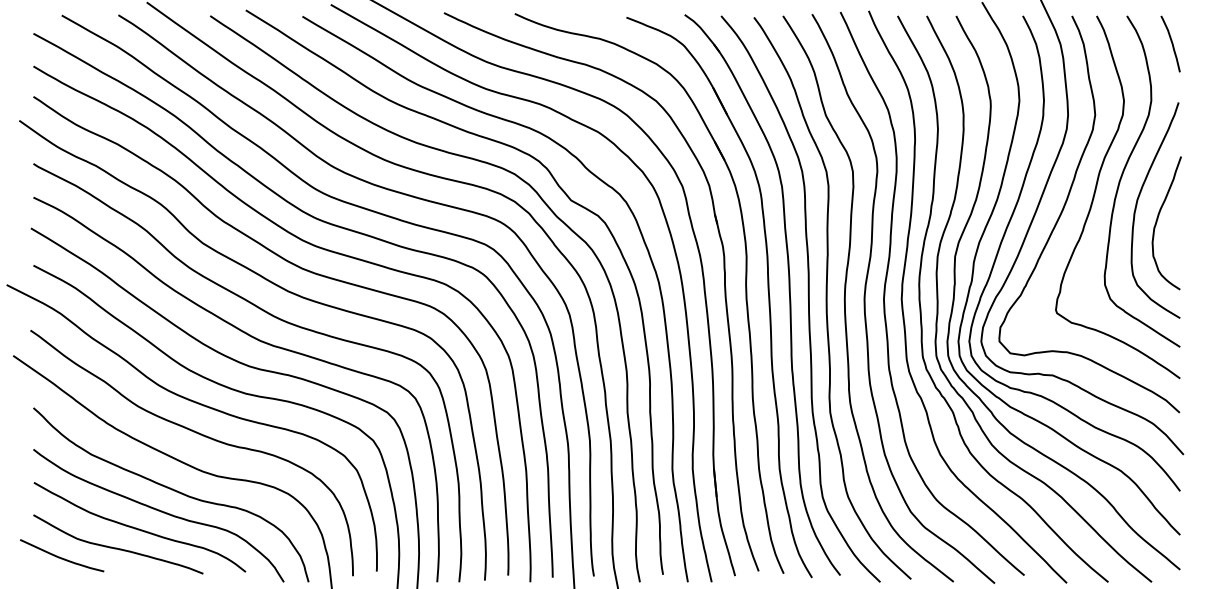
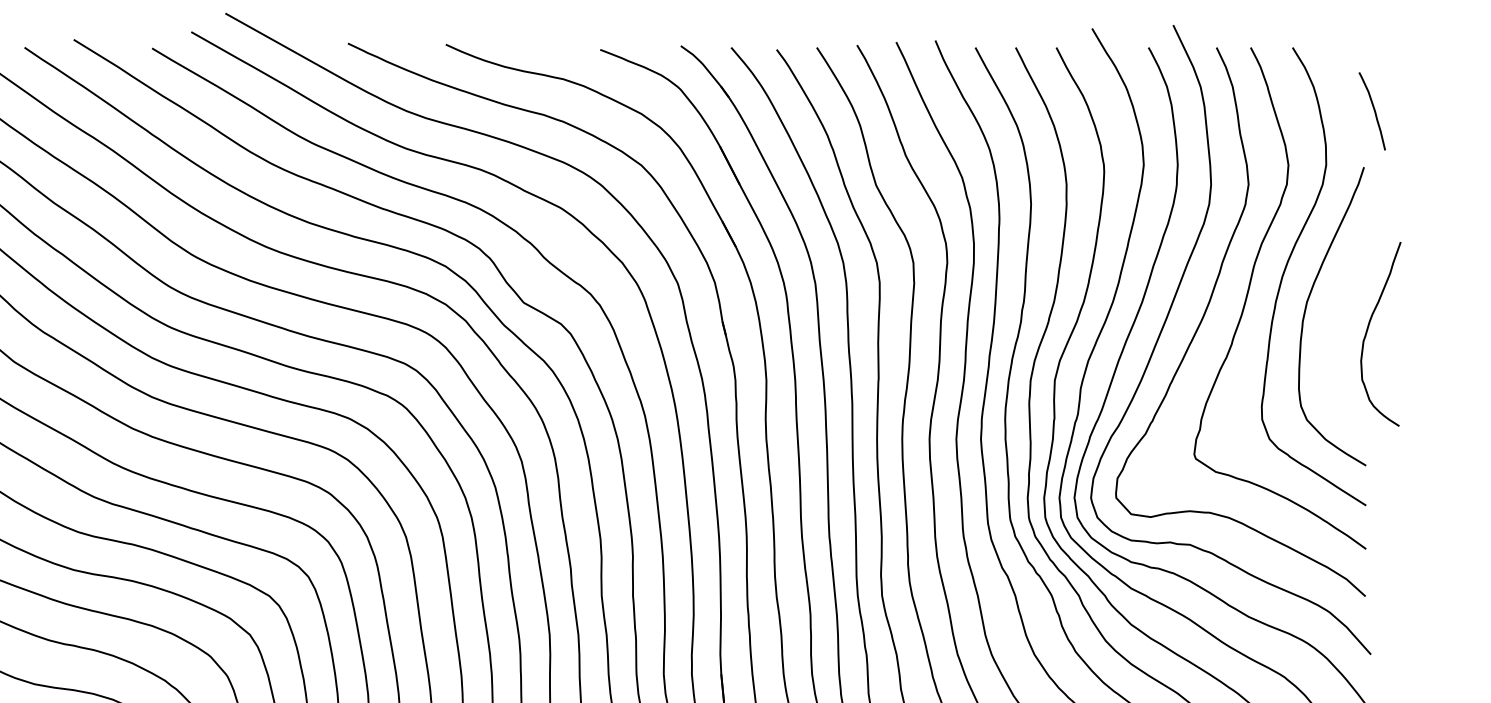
curve: (1171, 43) -> (1373, 110), moved
curve: (1158, 219) -> (1369, 329), moved

